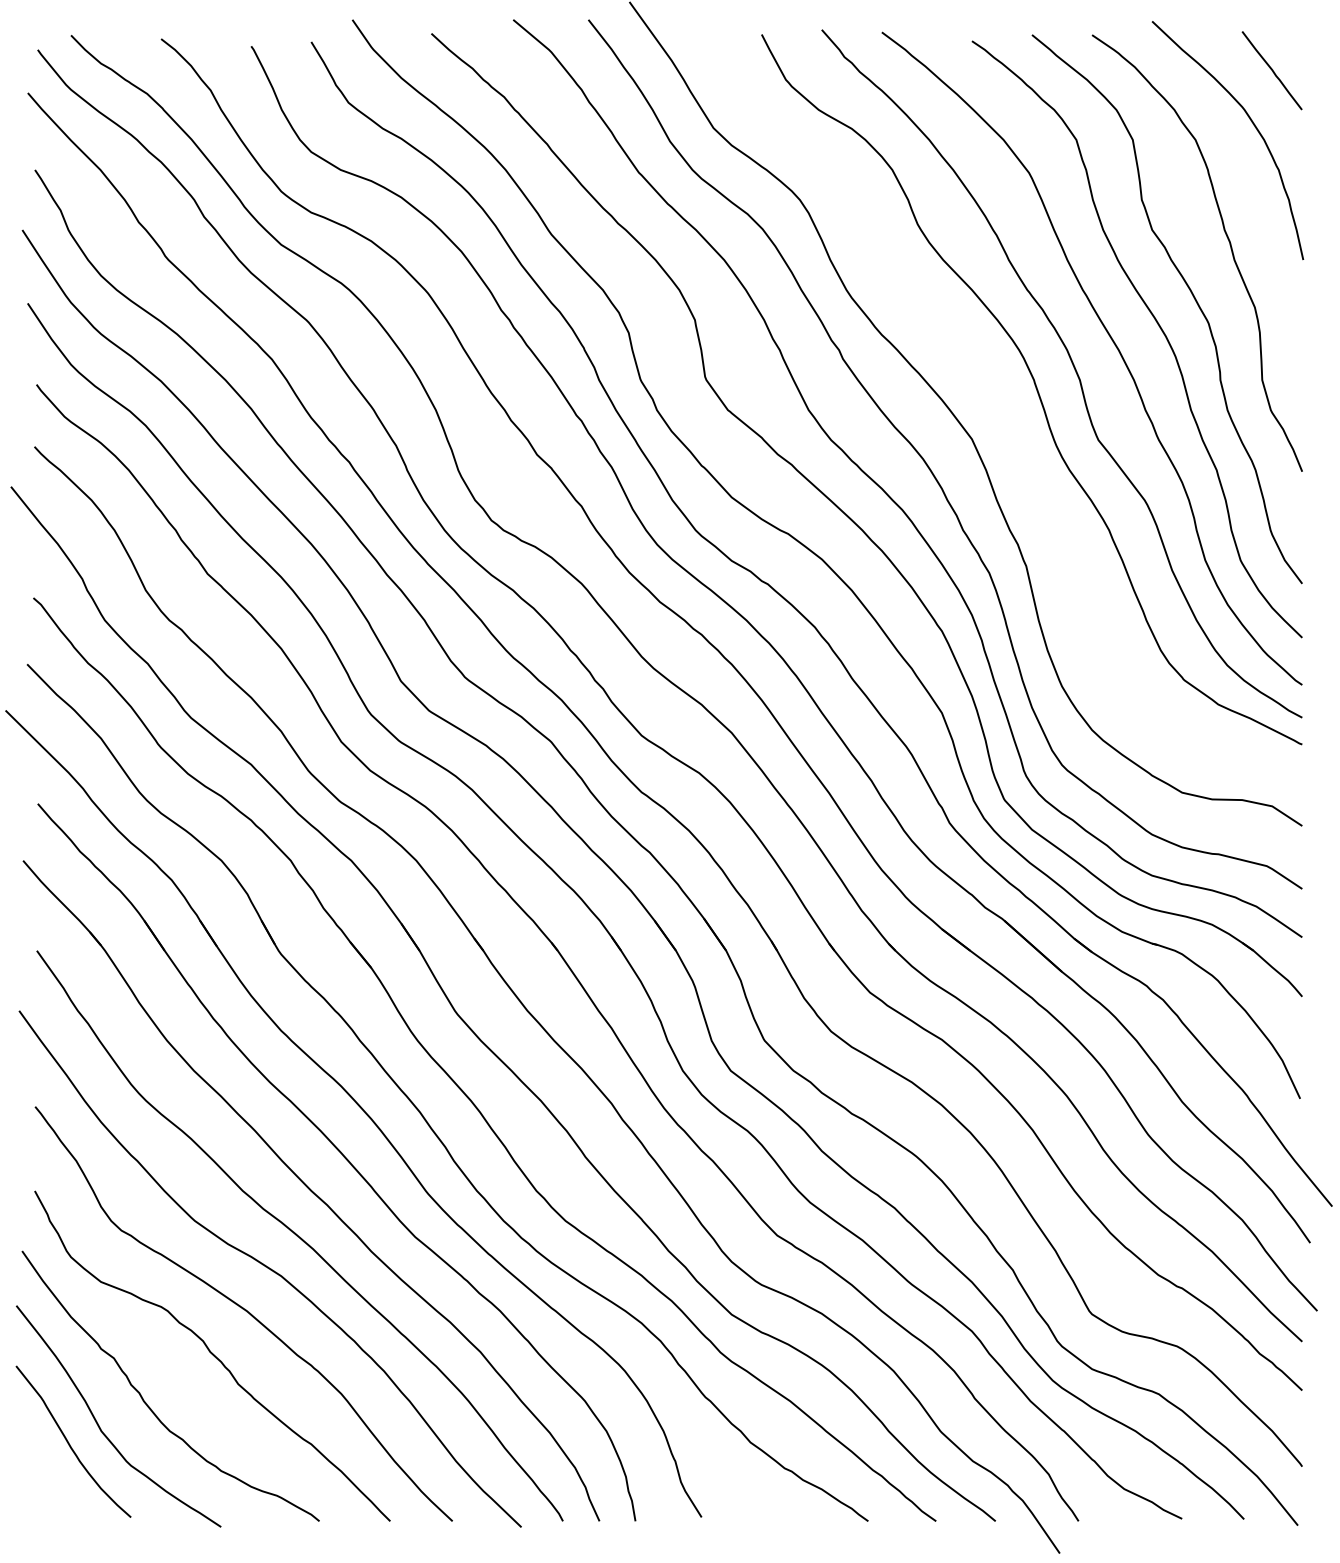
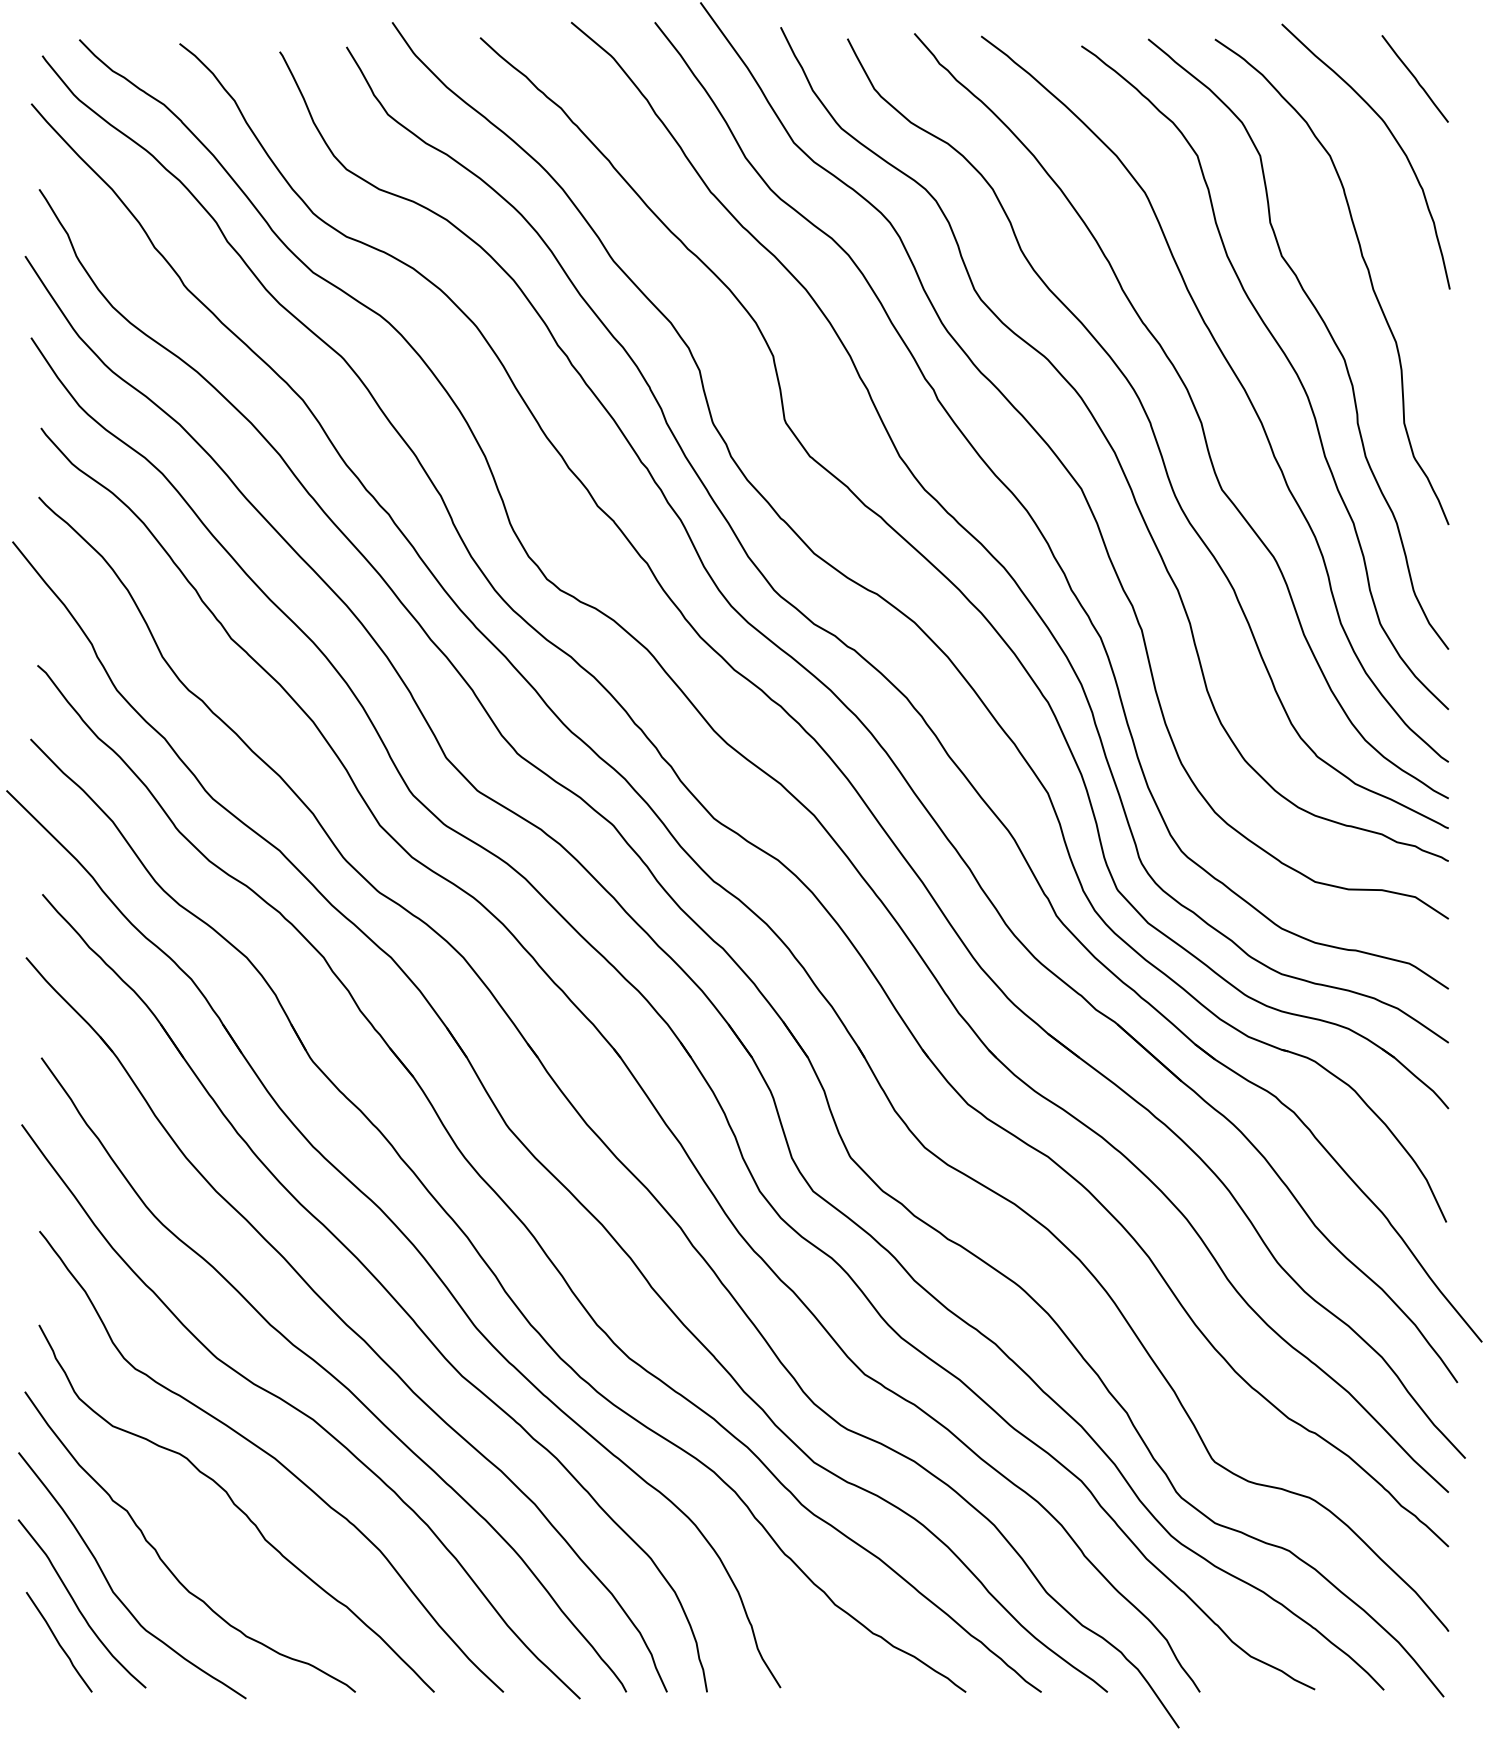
curve: (999, 401) -> (1112, 446), added
curve: (52, 1476) -> (58, 1642), added

